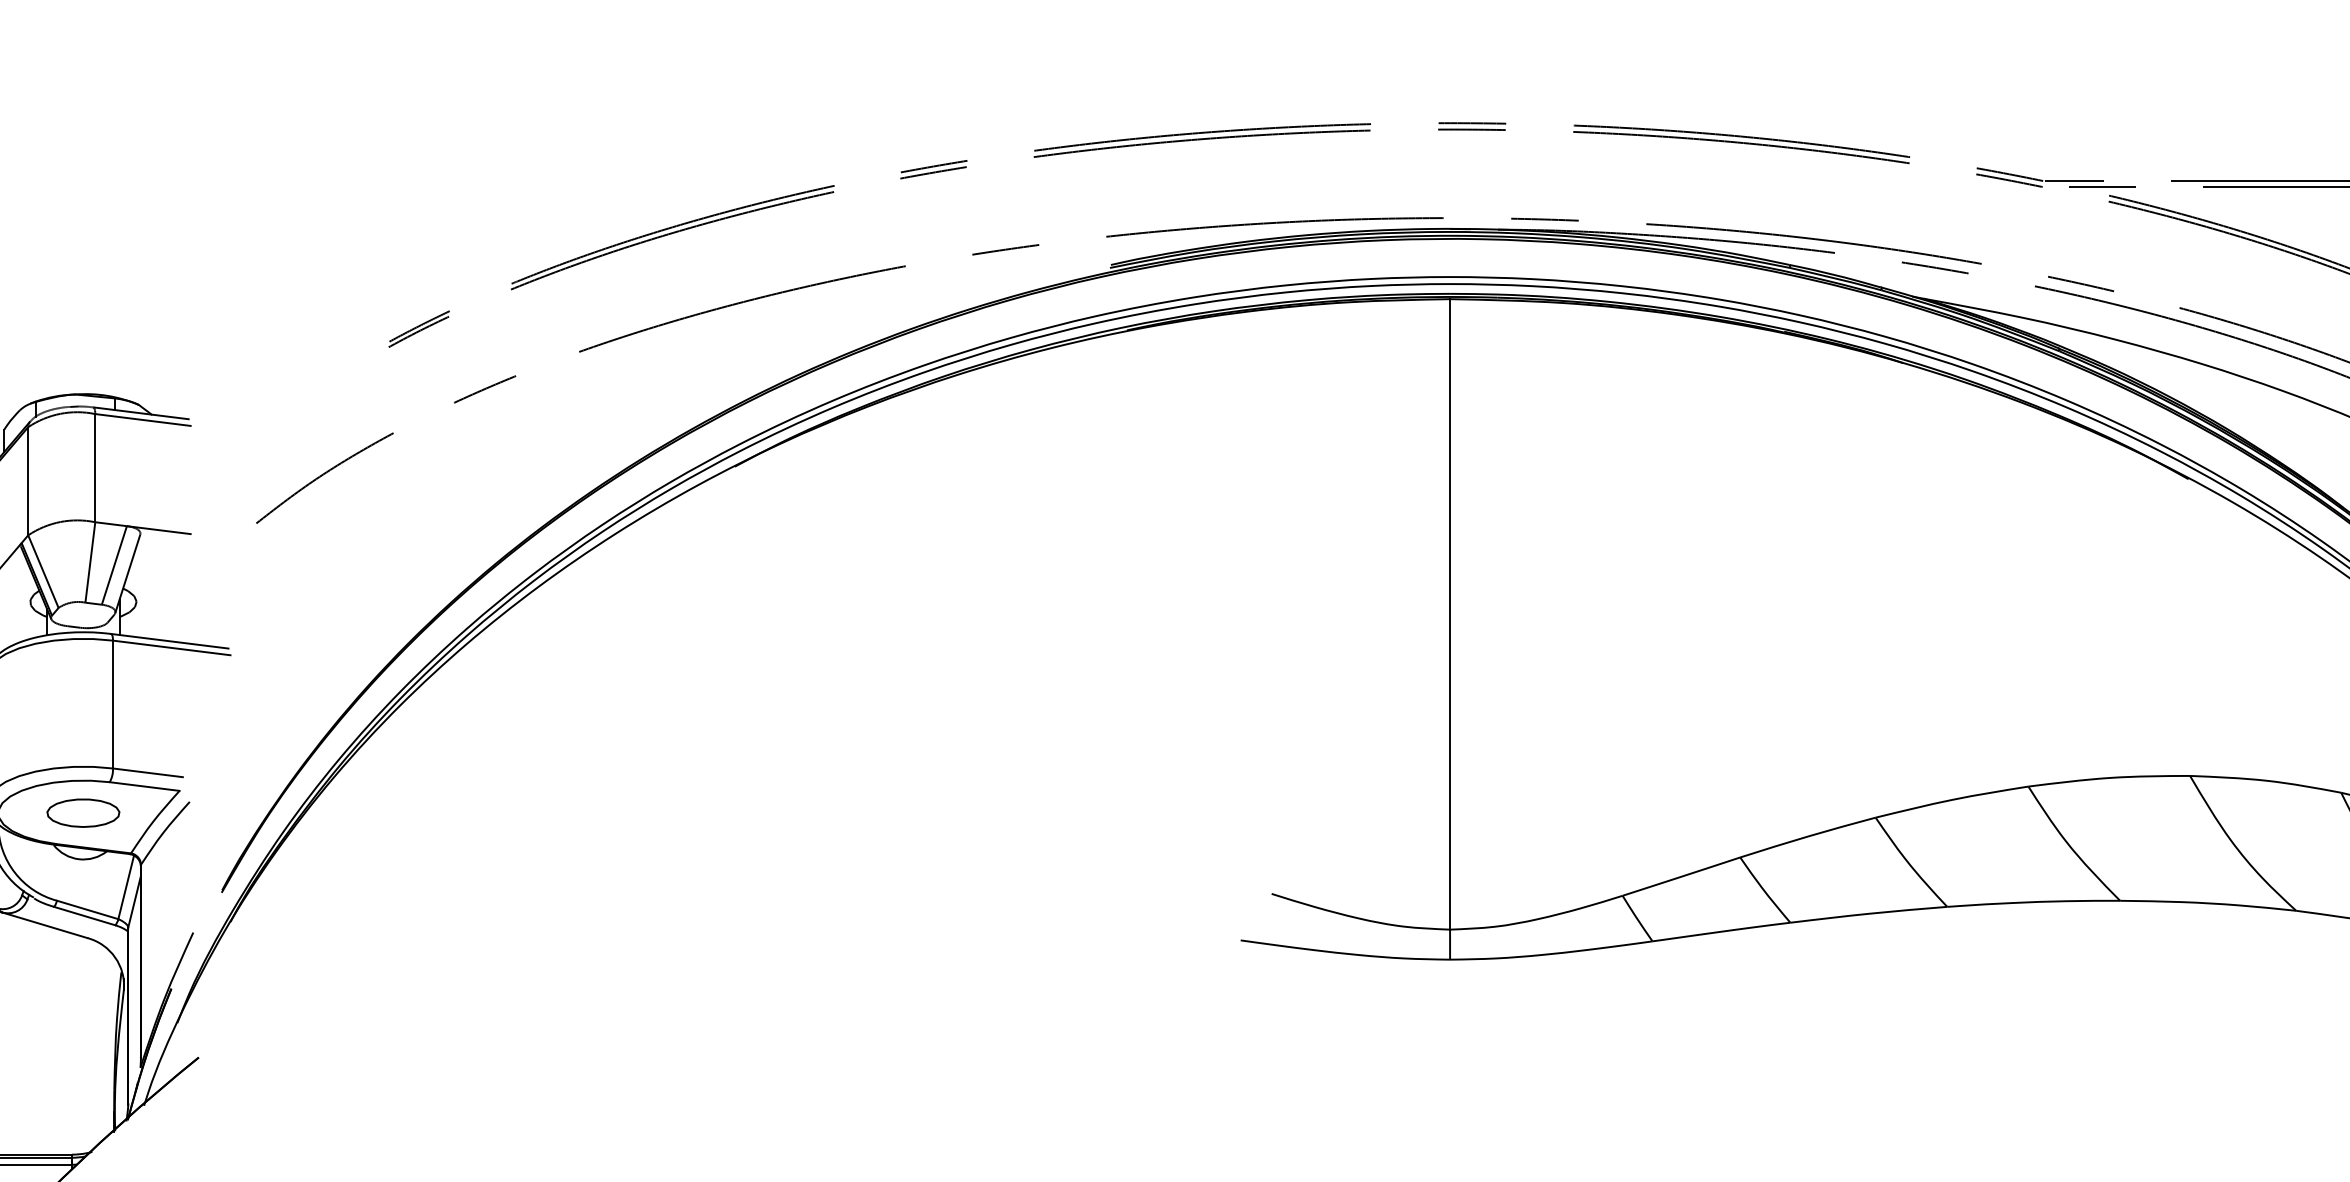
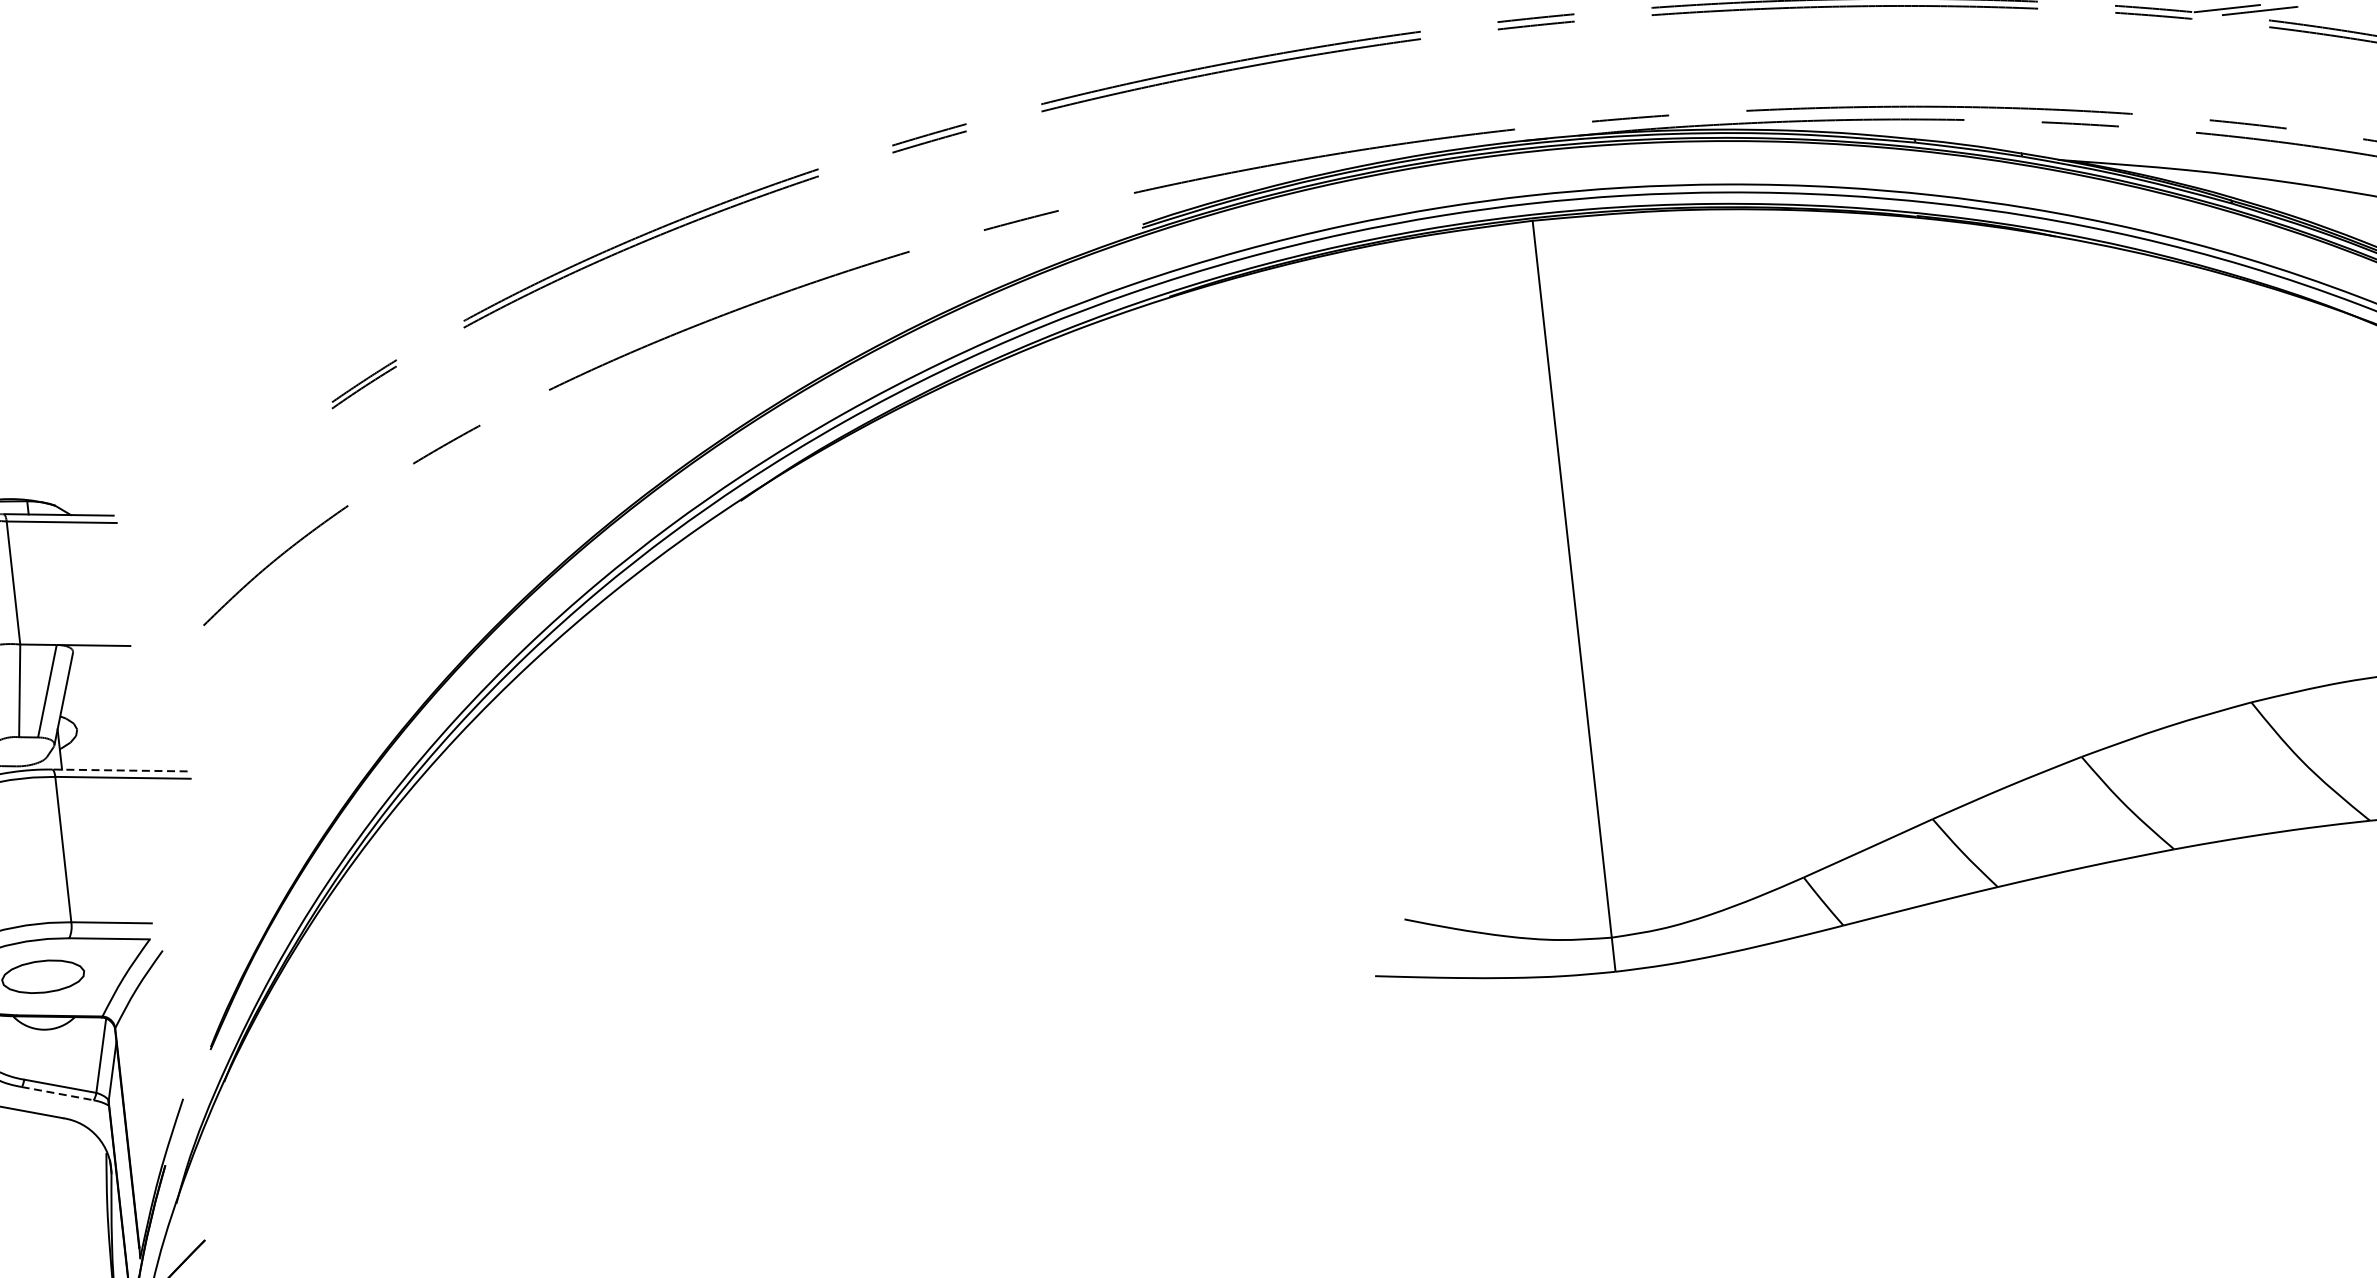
line: (169, 641) -> (119, 770), solid -> dashed
line: (84, 916) -> (57, 1094), solid -> dashed

